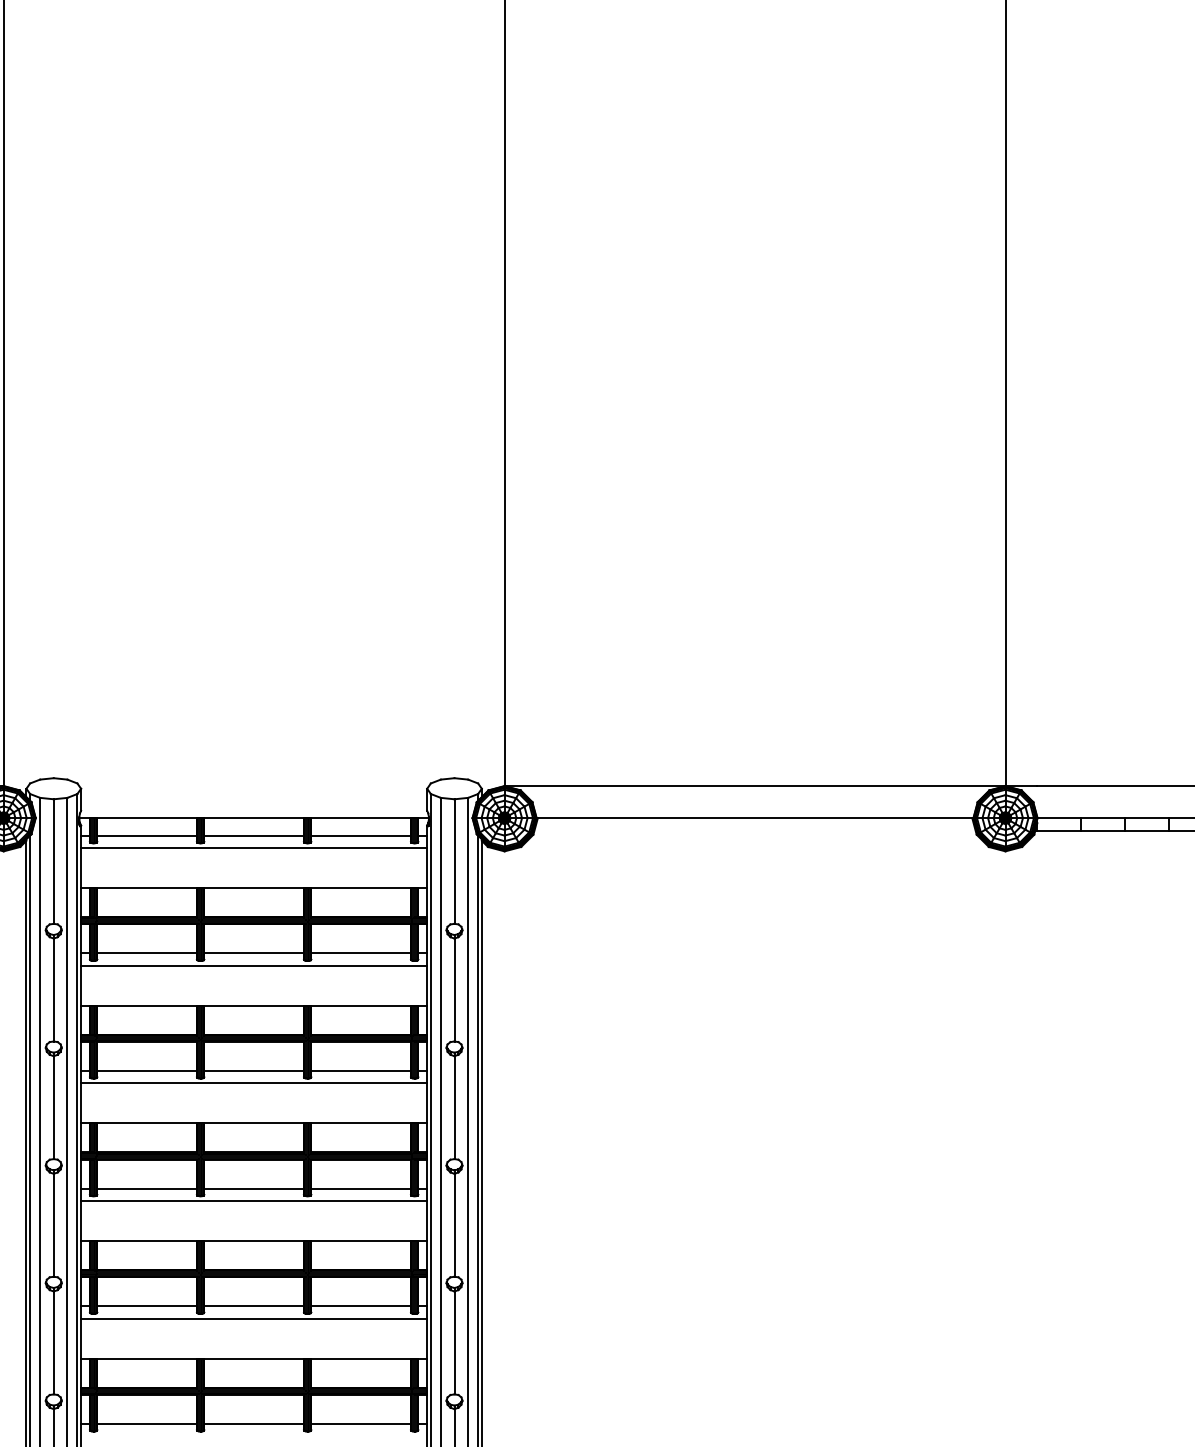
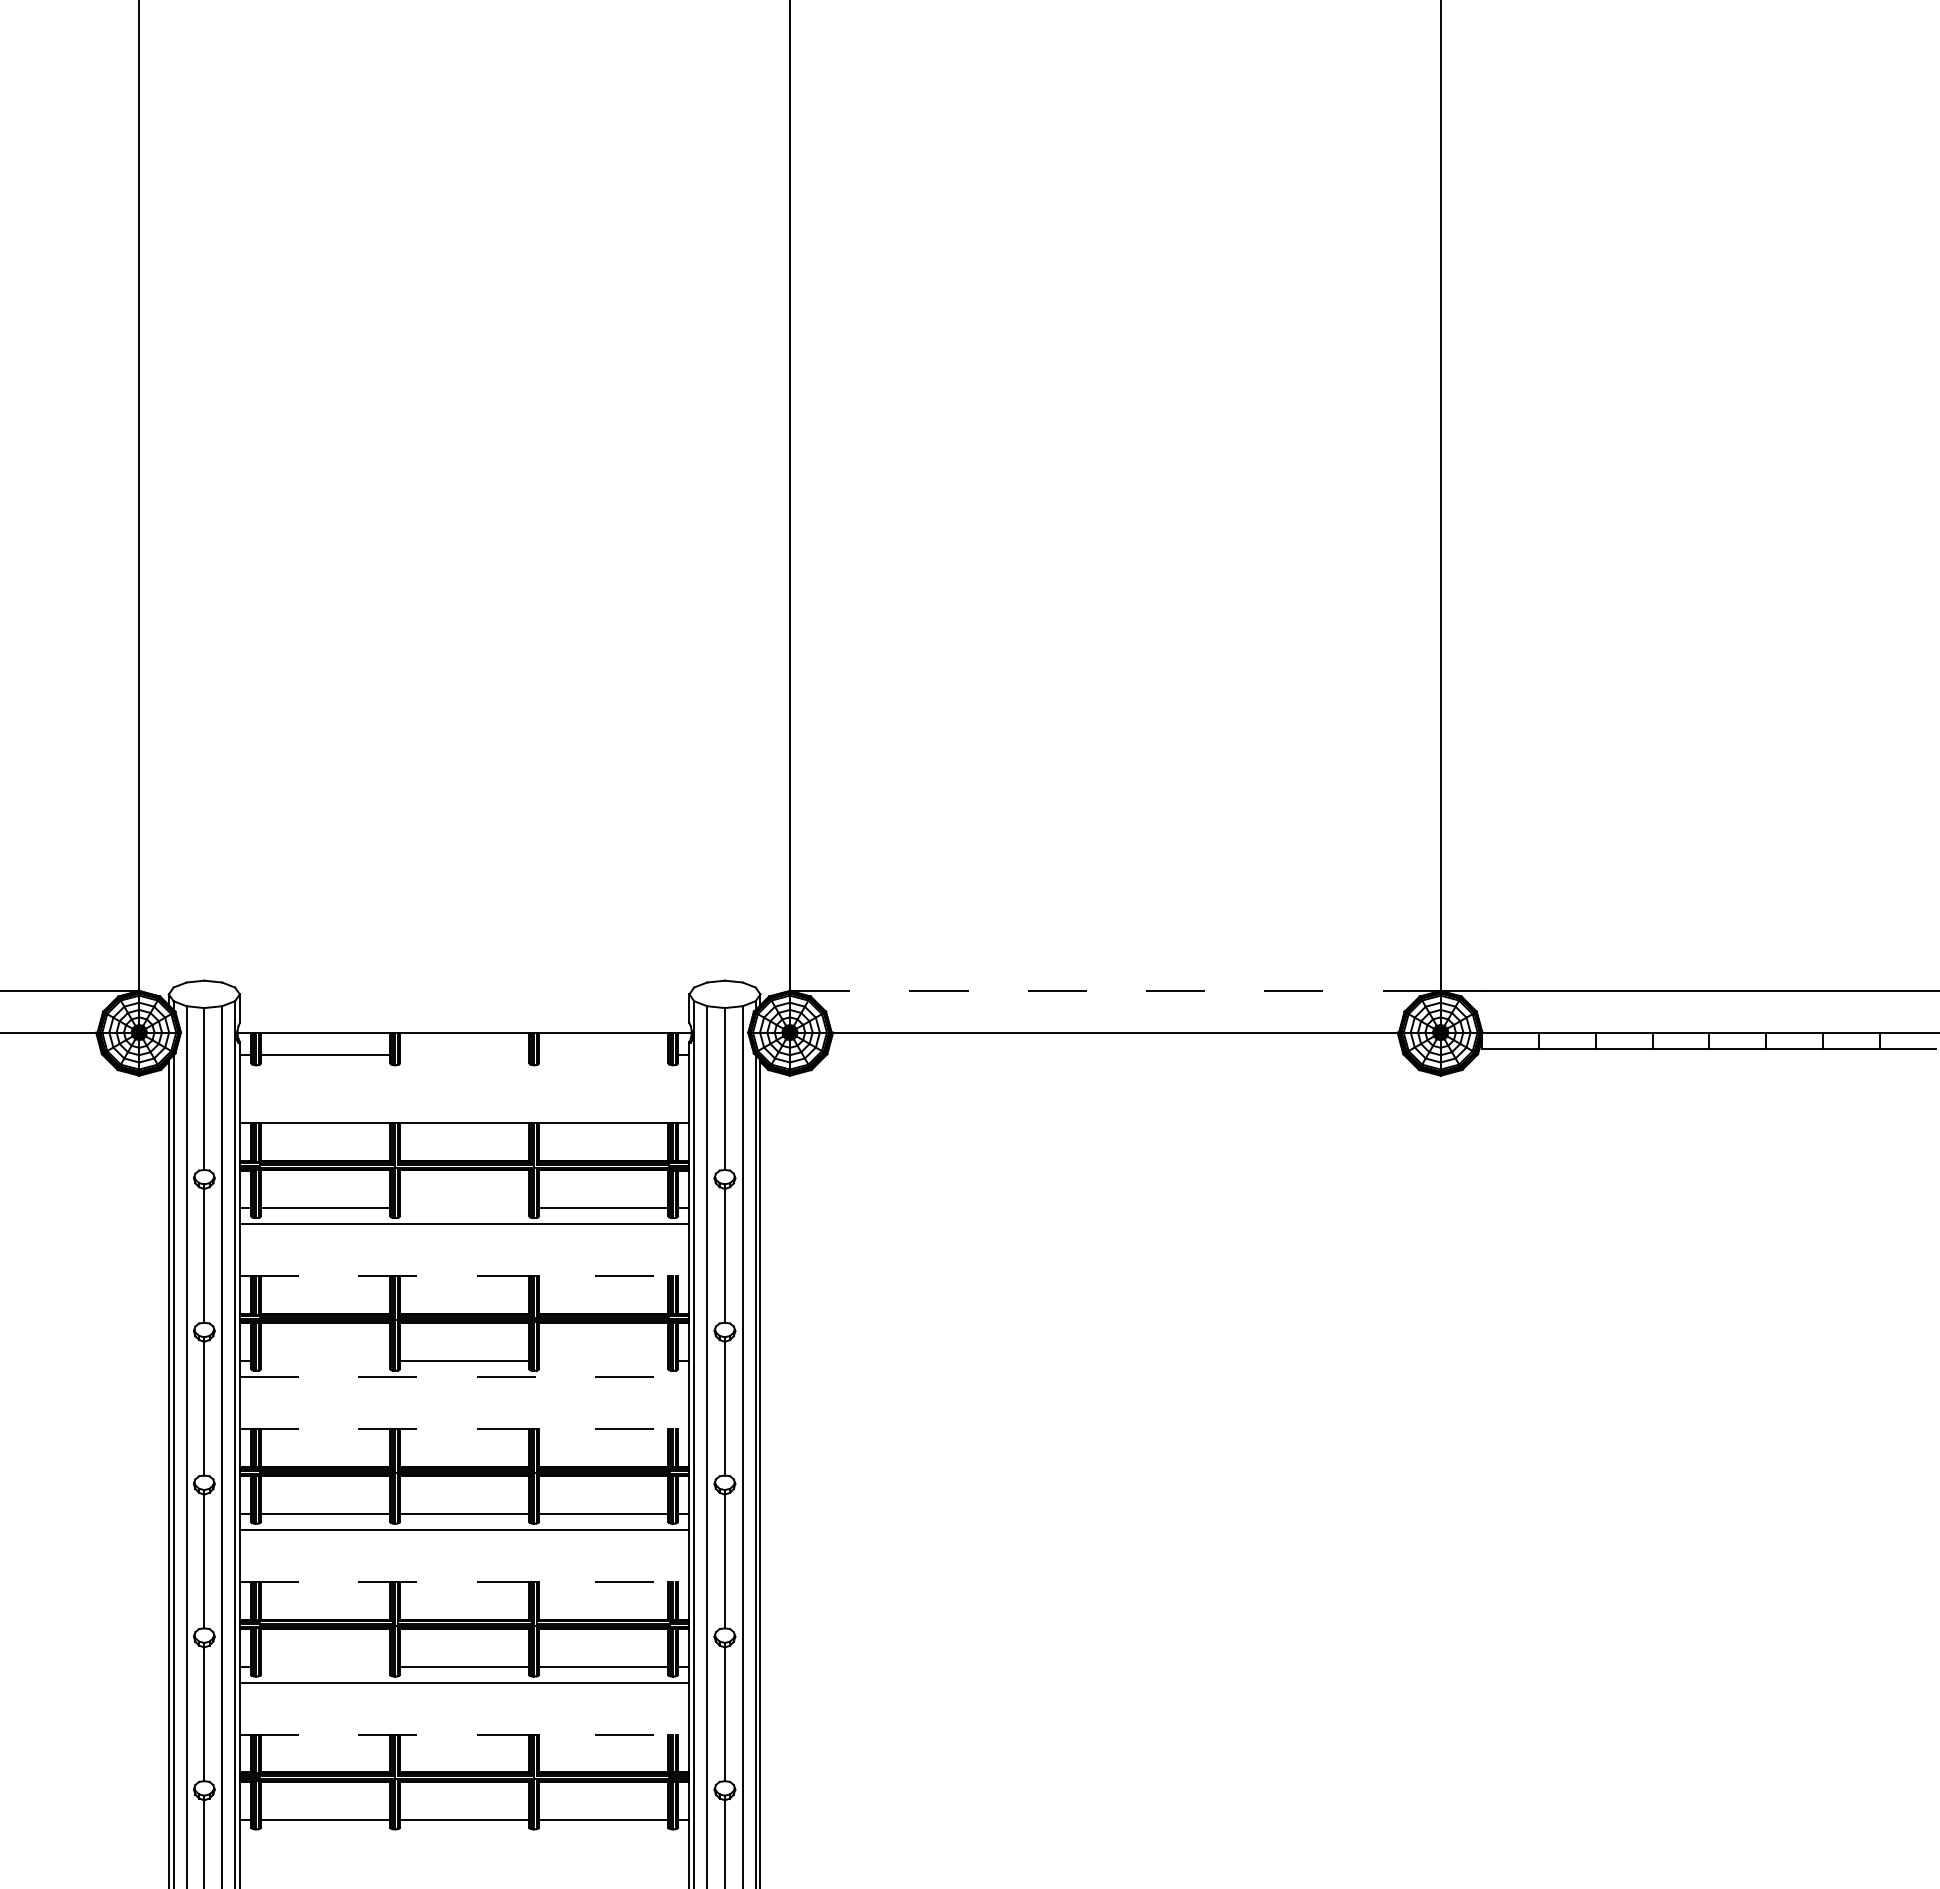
line: (755, 786) -> (1115, 991), solid -> dashed
line: (254, 835) -> (464, 1055), removed
line: (361, 835) -> (603, 1055), removed
line: (254, 848) -> (464, 1071), removed
line: (254, 953) -> (464, 1208), removed
line: (254, 1005) -> (464, 1276), solid -> dashed
line: (147, 1071) -> (325, 1361), removed
line: (361, 1071) -> (603, 1361), removed
line: (254, 1083) -> (464, 1377), solid -> dashed
line: (254, 1122) -> (464, 1428), solid -> dashed
line: (254, 1240) -> (464, 1581), solid -> dashed
line: (147, 1306) -> (325, 1666), removed
line: (254, 1358) -> (464, 1734), solid -> dashed

